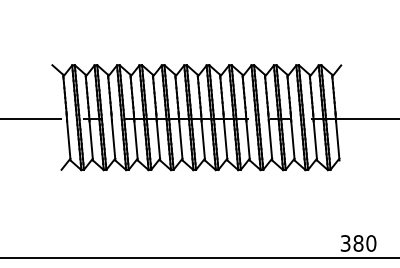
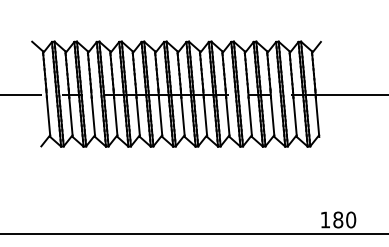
text: (345, 243) -> (325, 220), 380 -> 180

